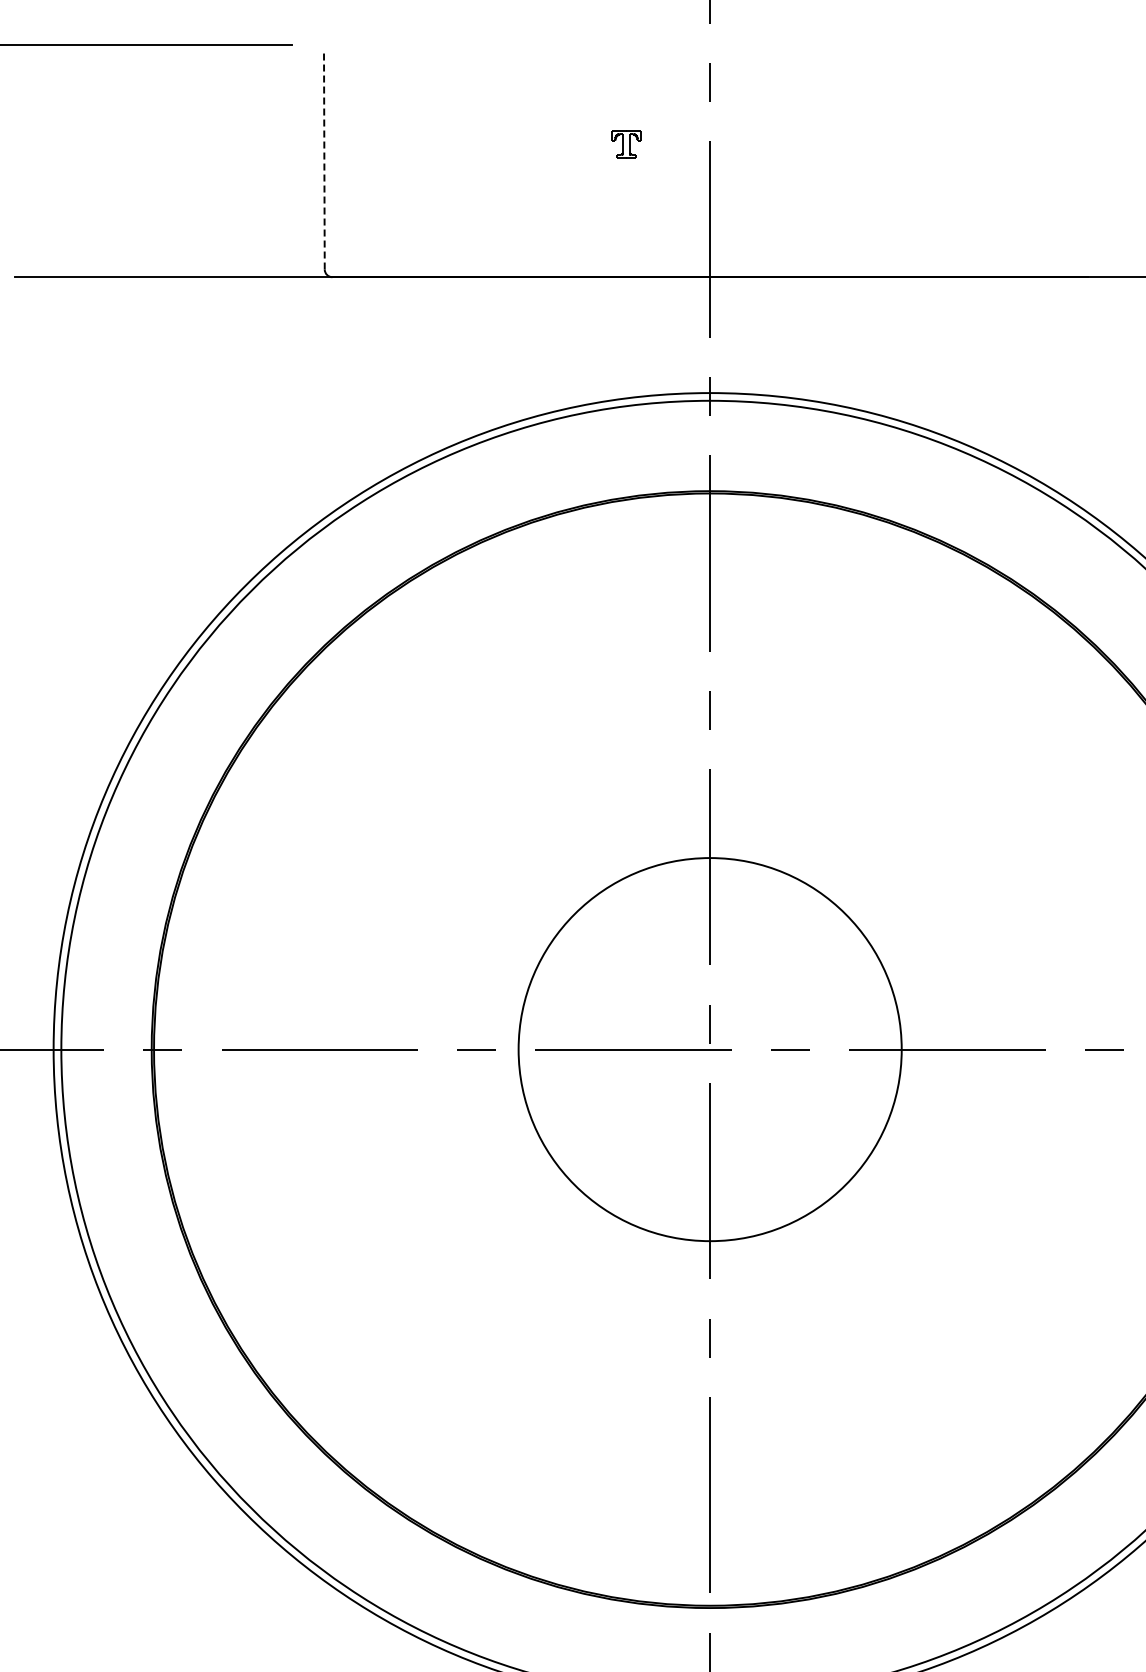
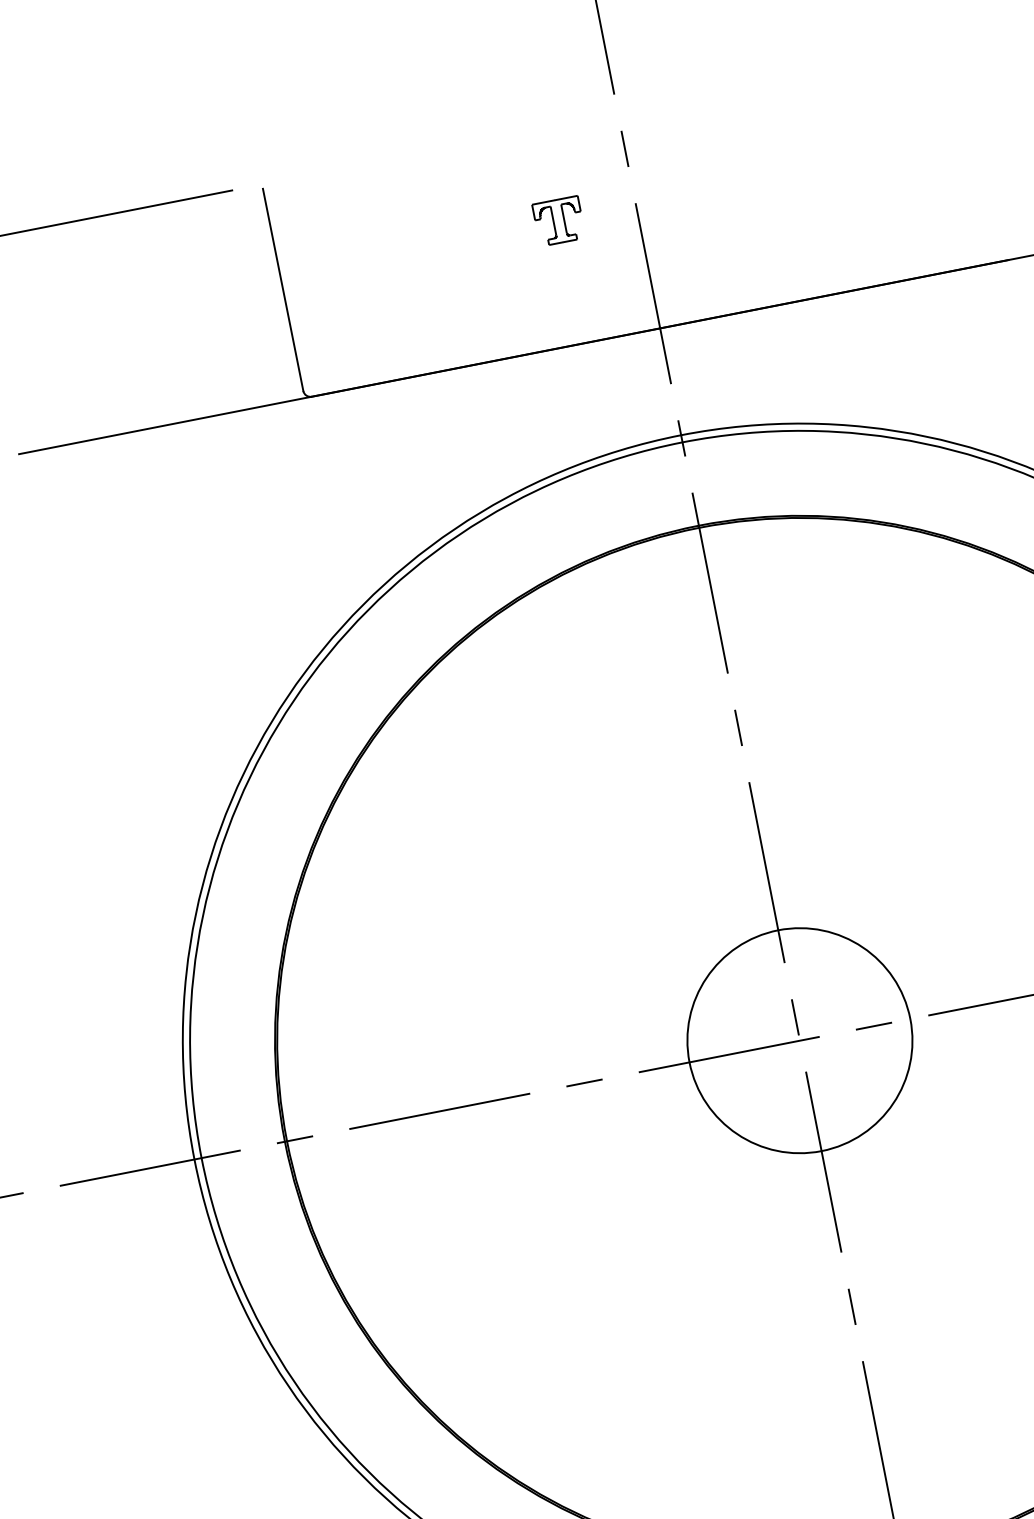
part: (626, 144) -> (559, 221), size x1.67
line: (324, 159) -> (283, 289), dashed -> solid
circle: (709, 1049) -> (799, 1040), size x0.62

